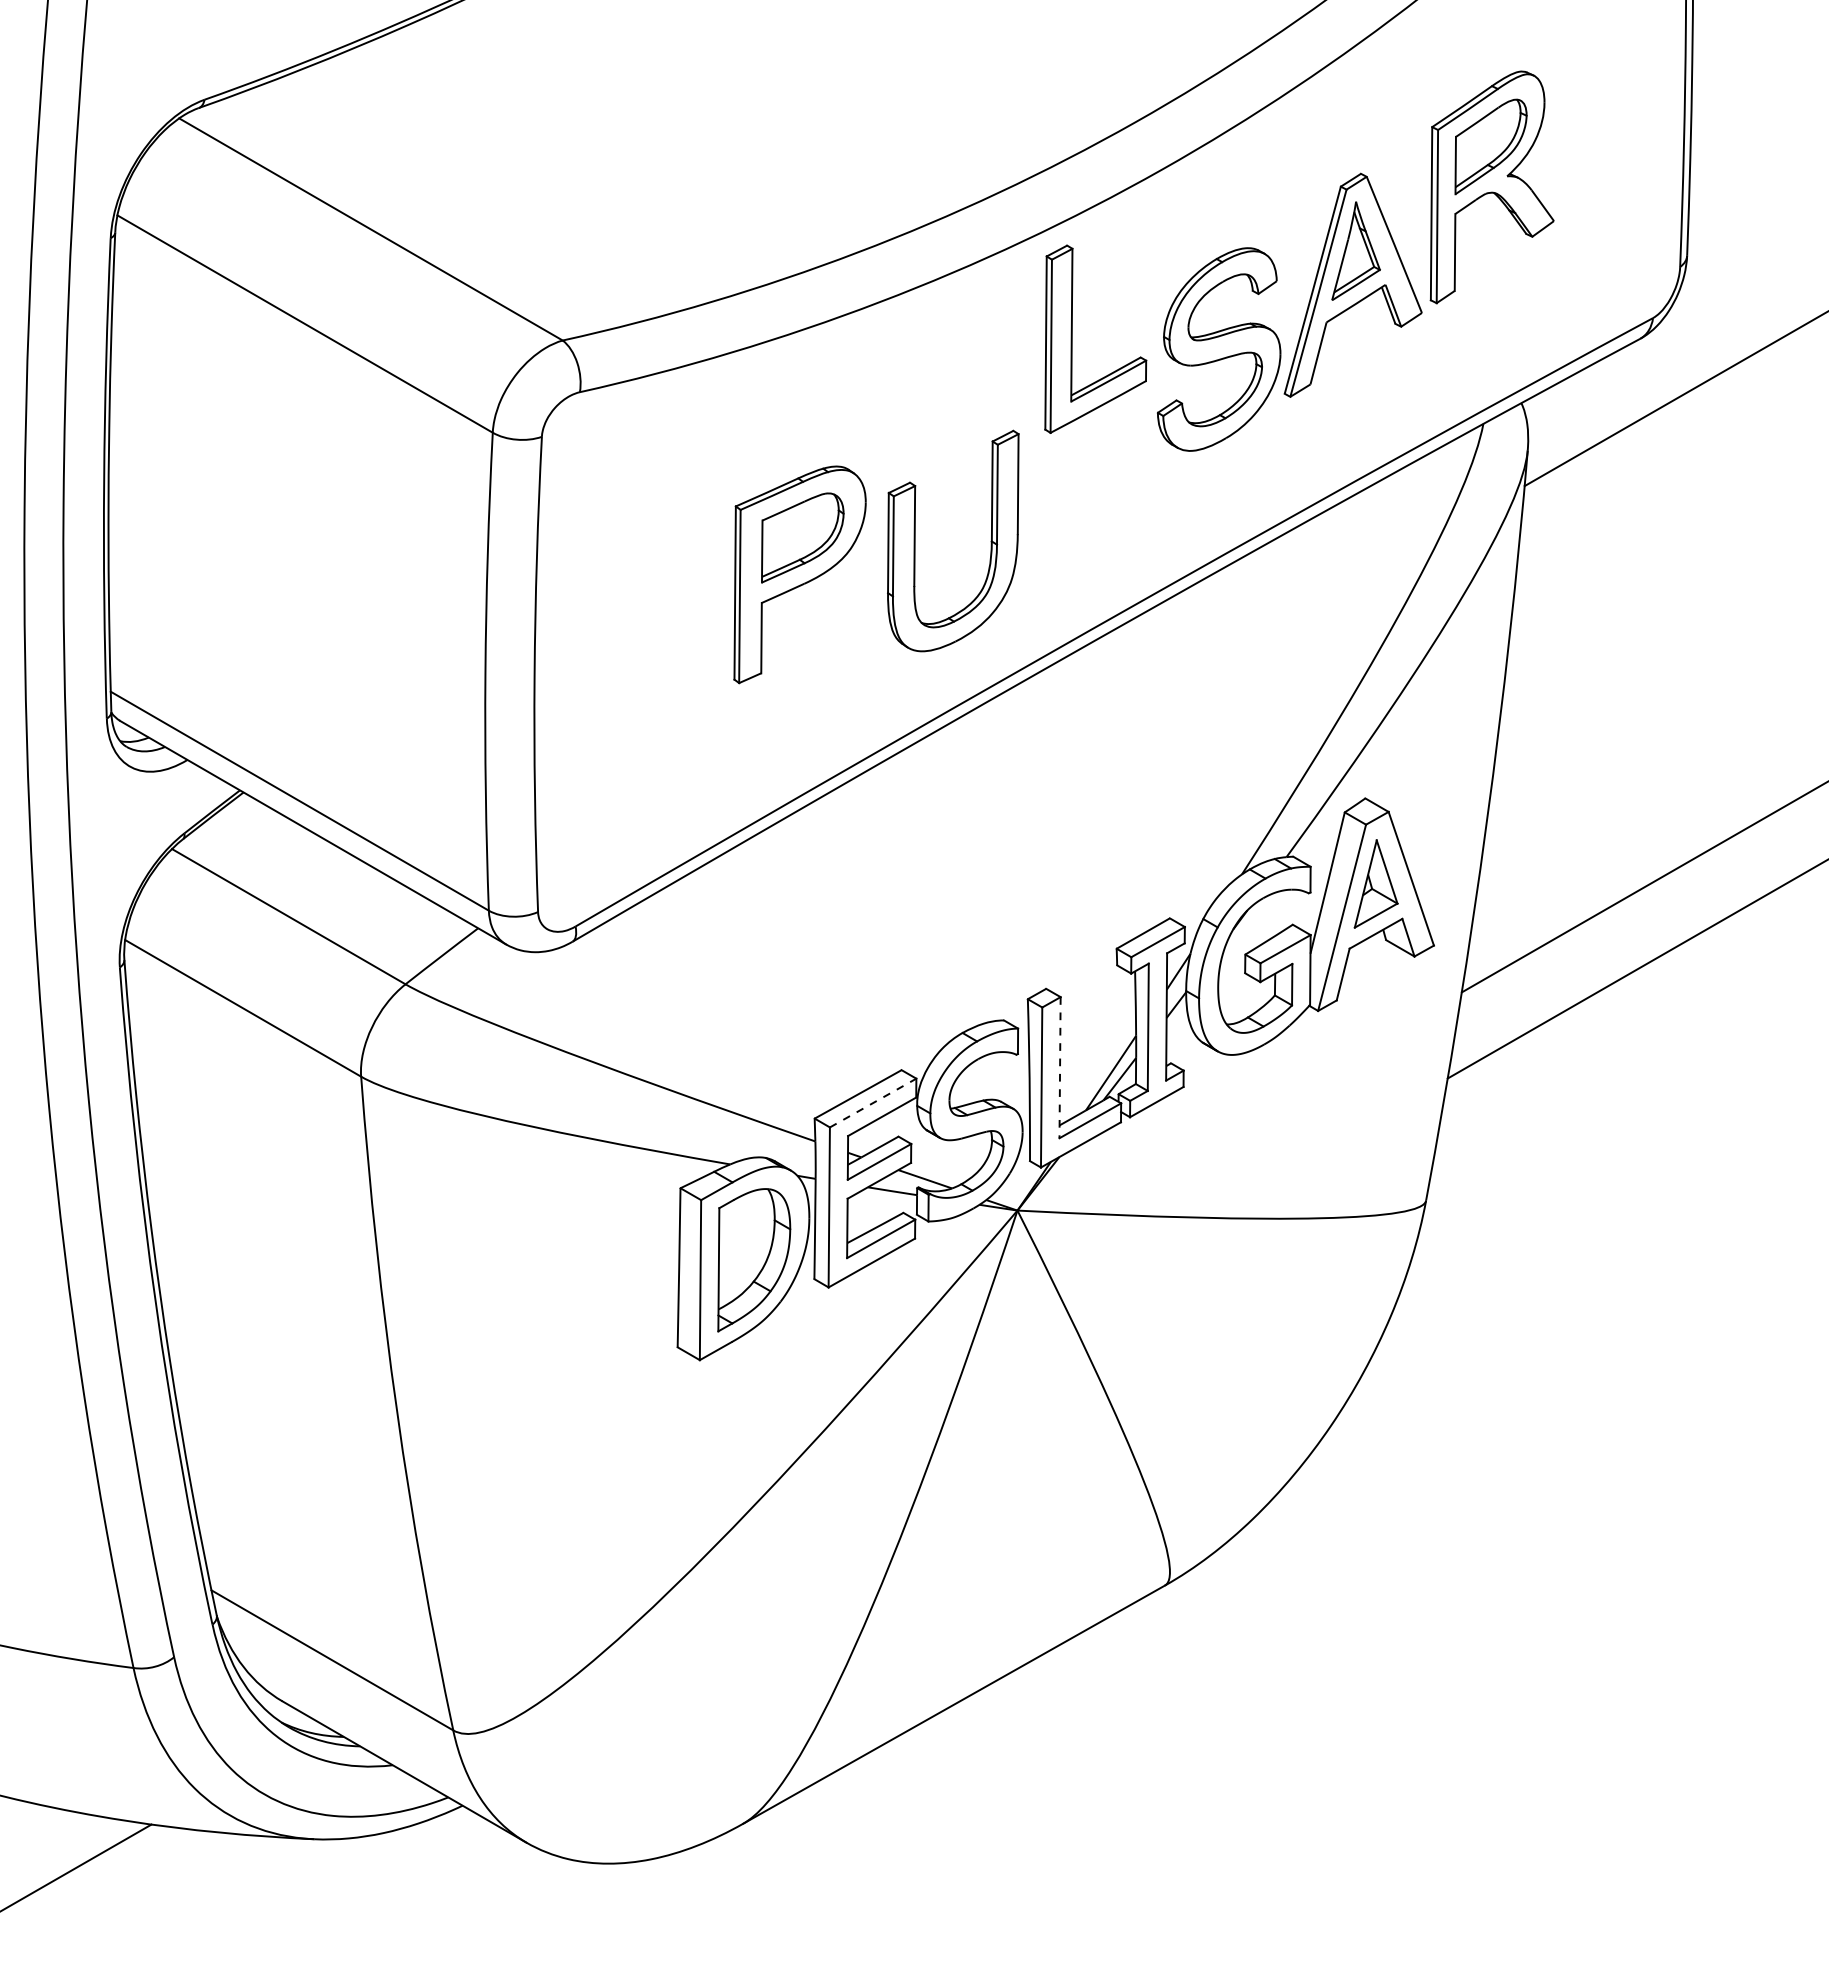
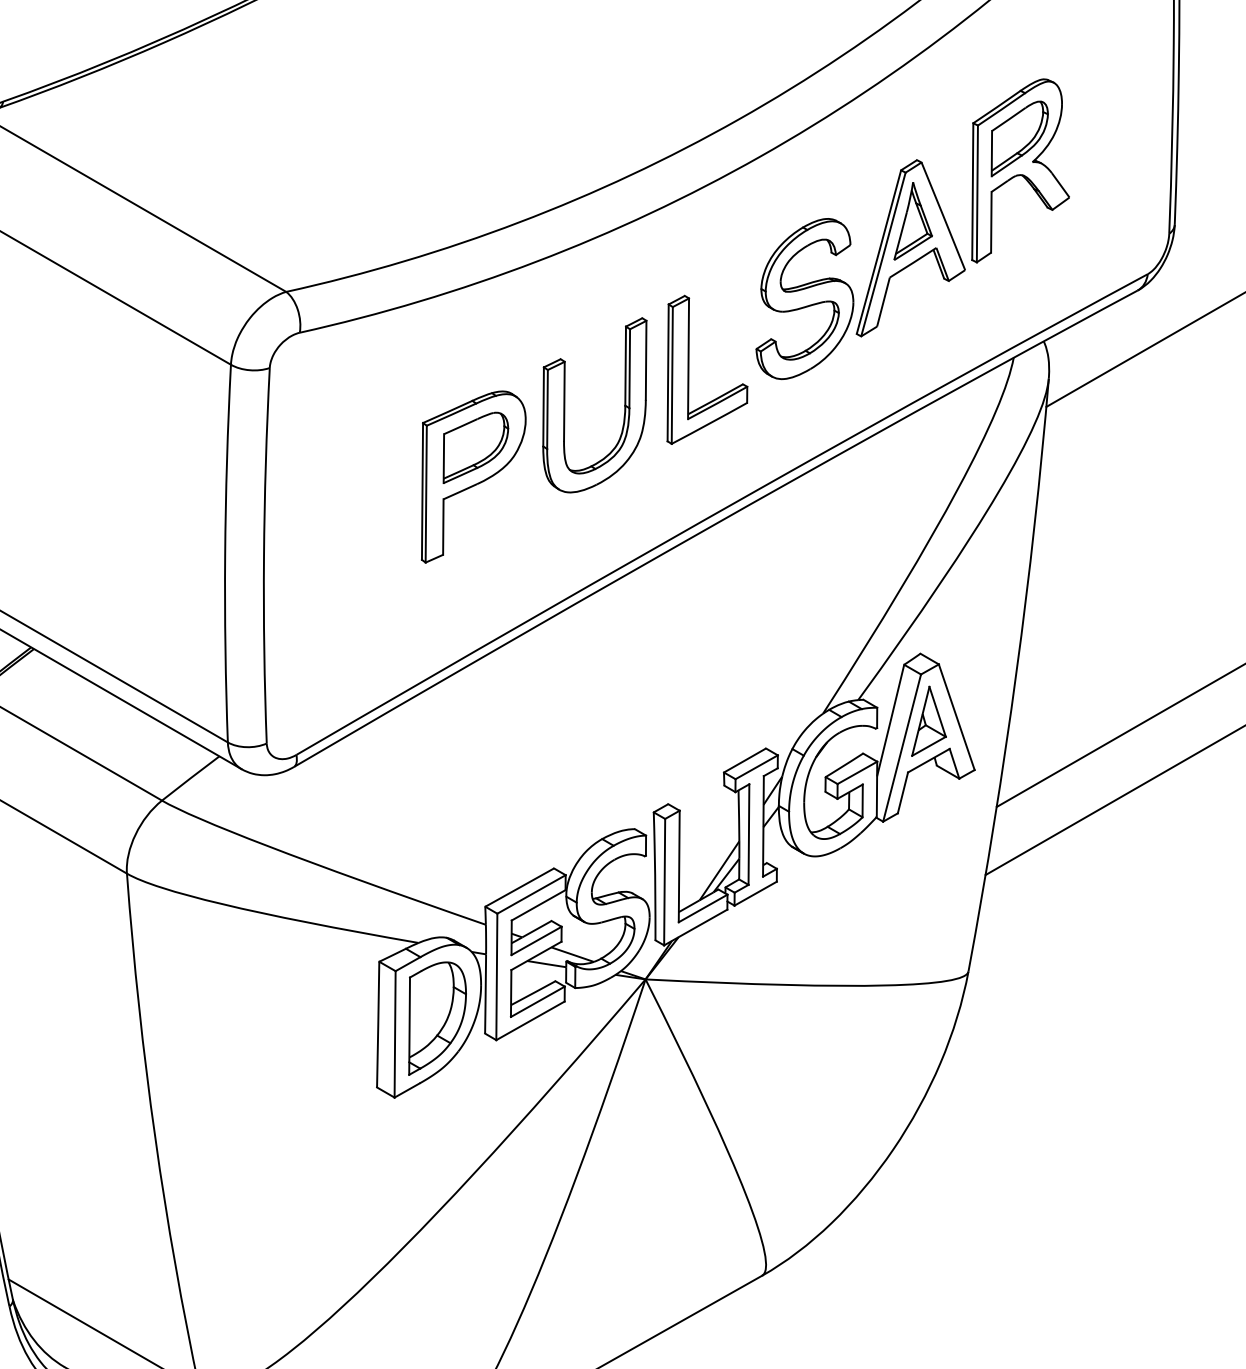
part: (1072, 338) -> (689, 369), moved
part: (990, 541) -> (624, 405), moved
line: (1060, 1067) -> (679, 866), dashed -> solid
line: (873, 1103) -> (531, 894), dashed -> solid

